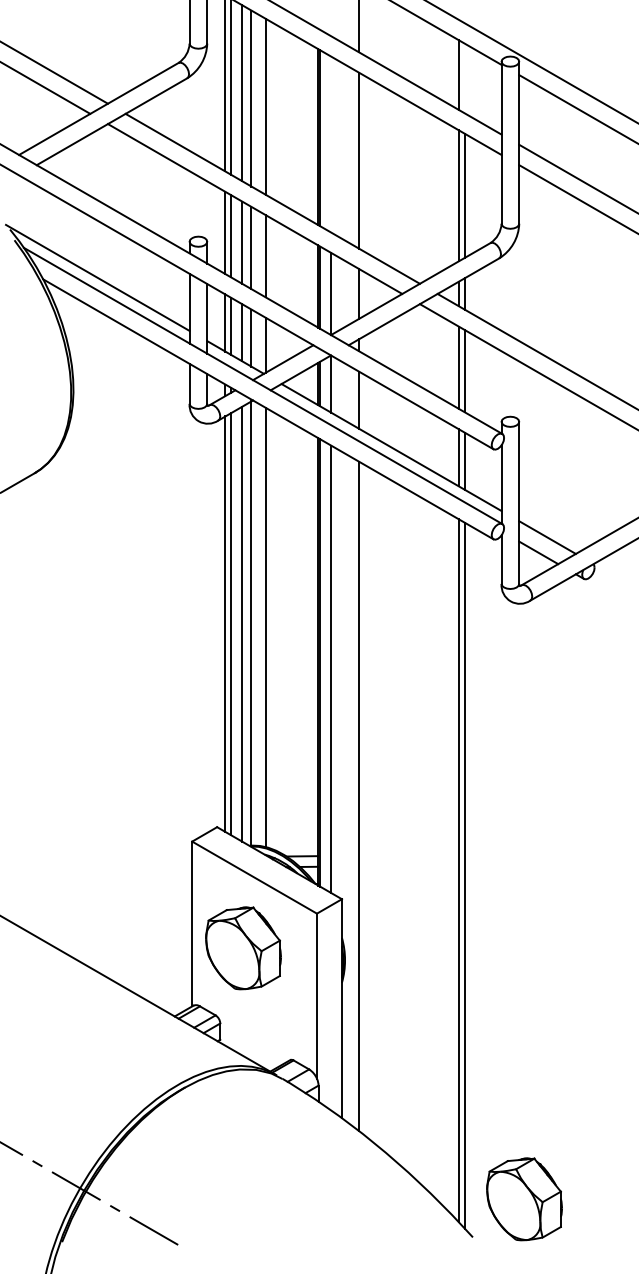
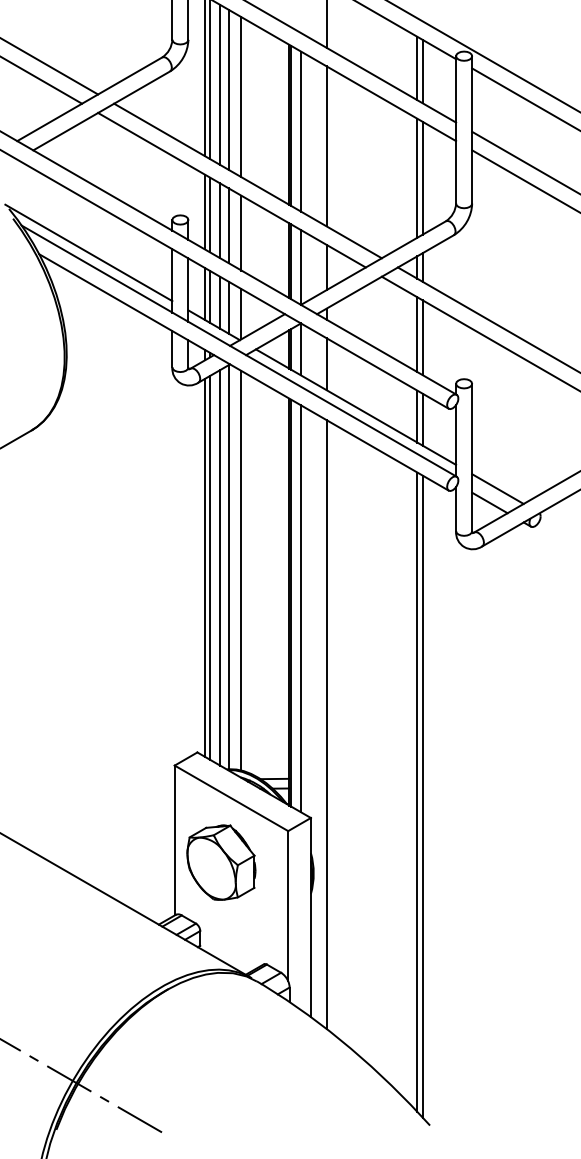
line: (464, 78) -> (422, 71), added
line: (331, 144) -> (301, 131), added
part: (524, 1199) -> (476, 1091), removed

